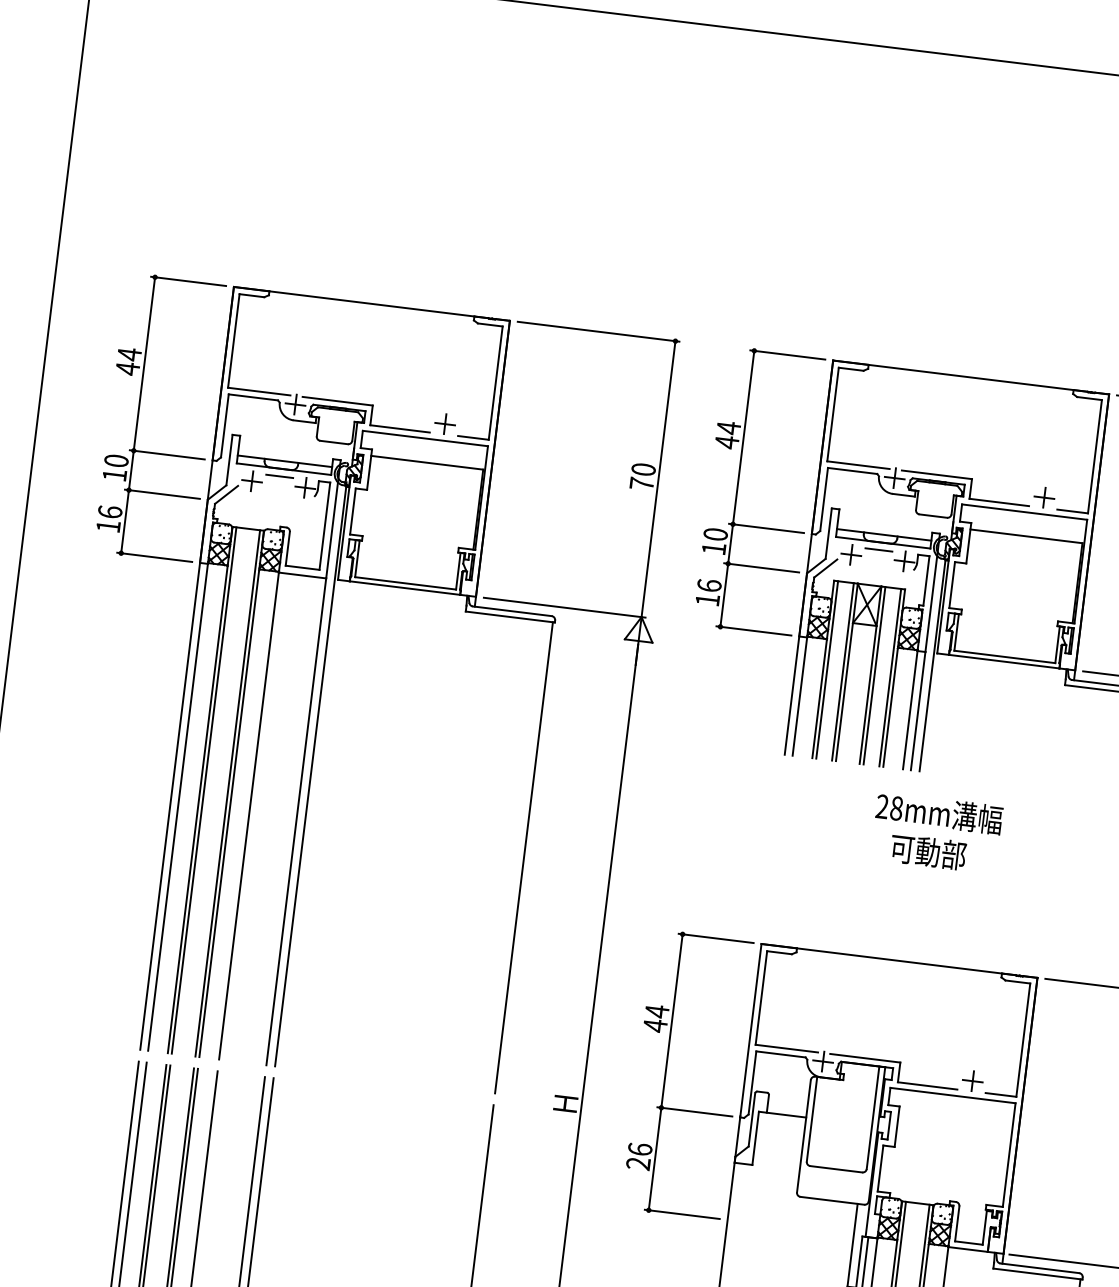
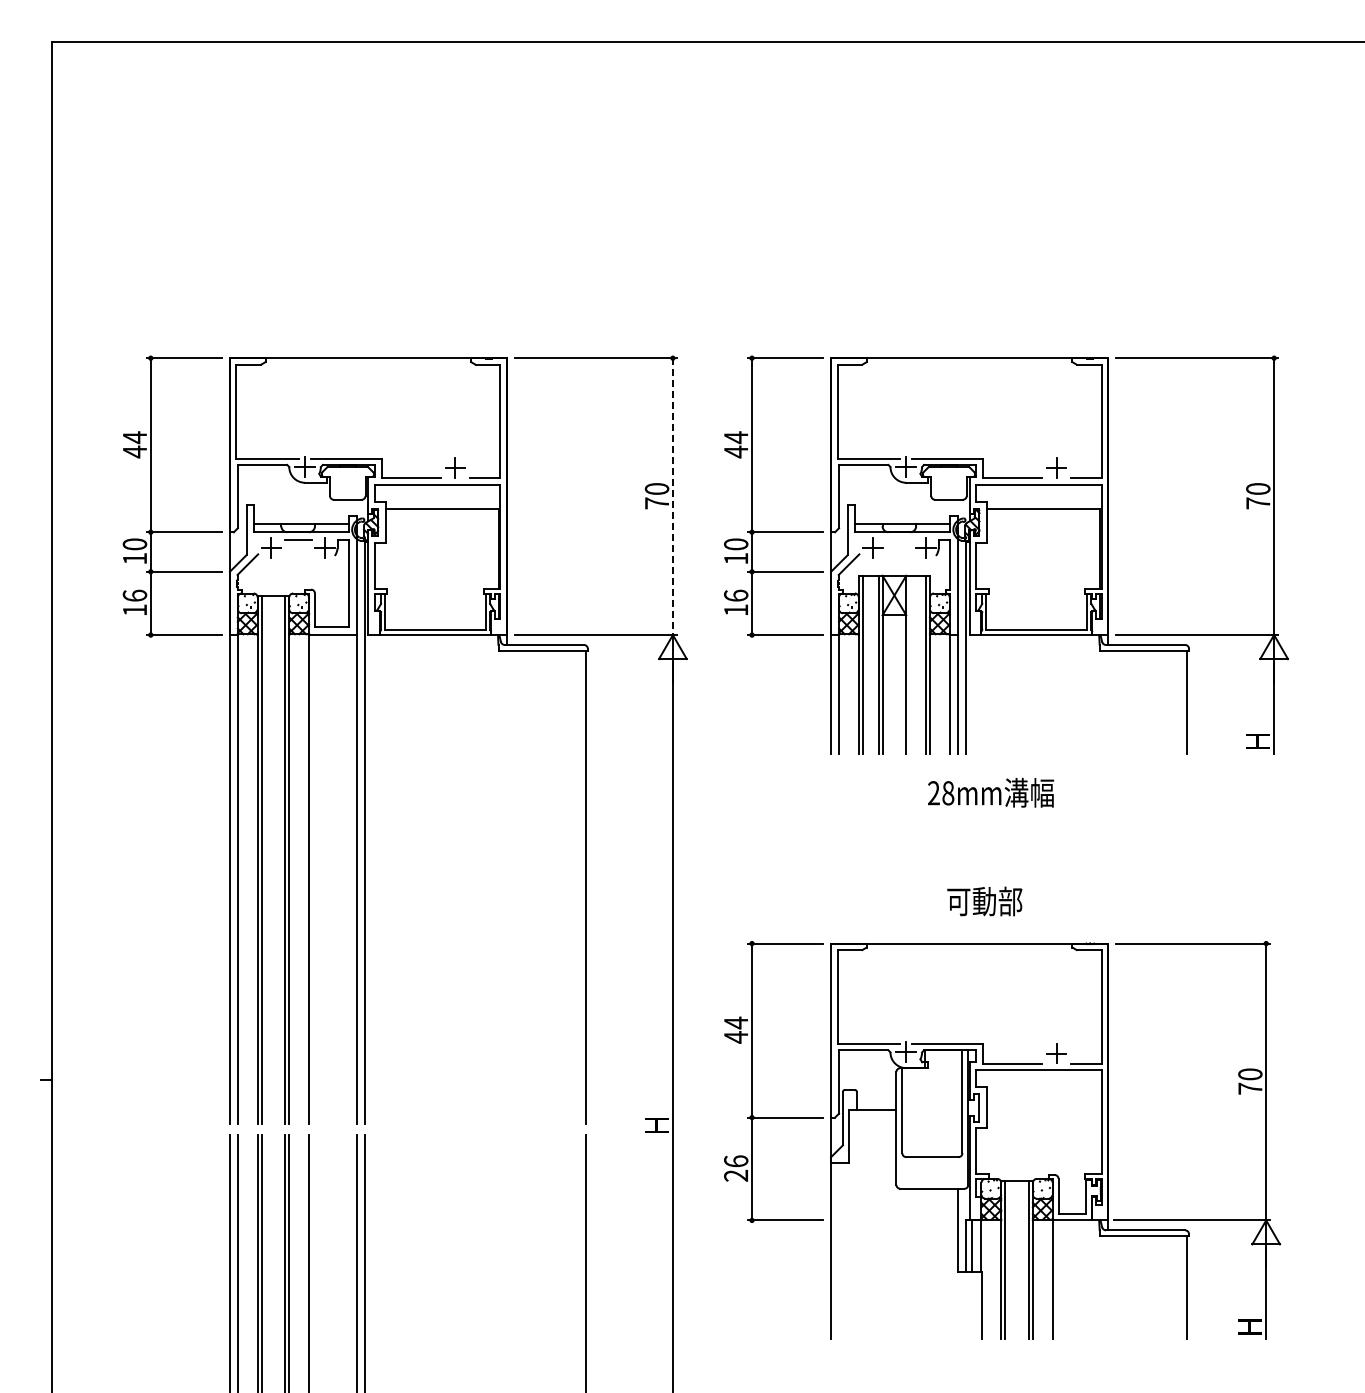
line: (657, 479) -> (672, 497), solid -> dashed
line: (878, 549) -> (898, 539), removed
line: (874, 675) -> (910, 664), removed
text: (927, 852) -> (984, 901), moved

